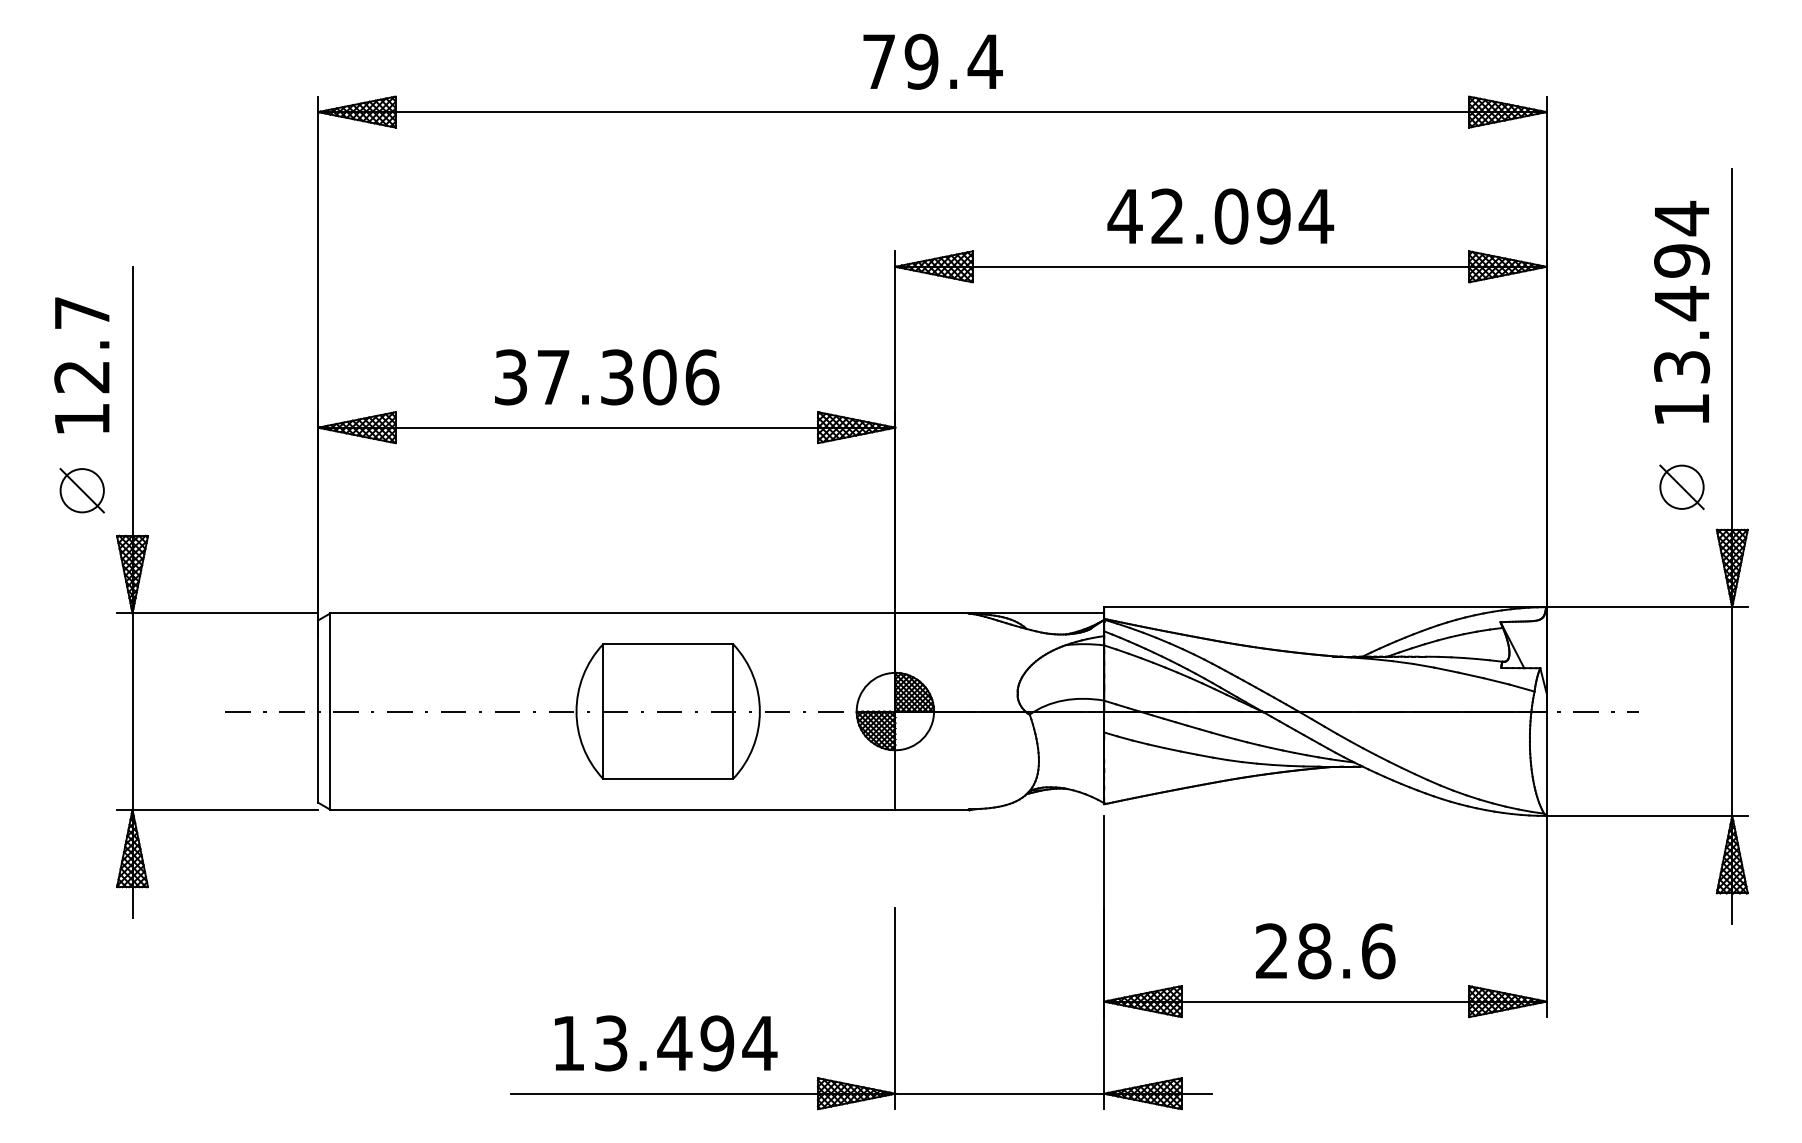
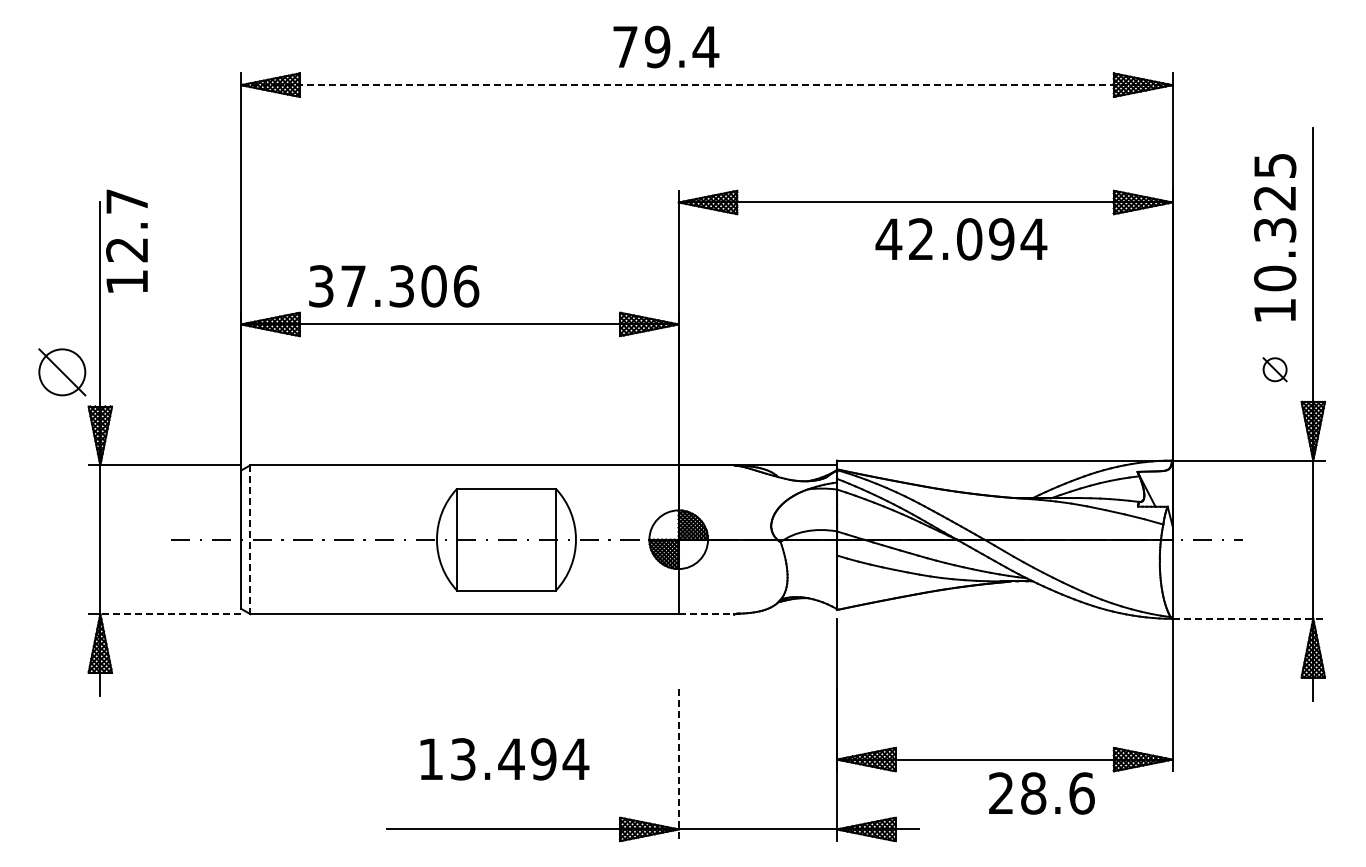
text: (933, 61) -> (666, 46), moved
line: (931, 112) -> (706, 85), solid -> dashed
text: (1220, 216) -> (961, 239), moved
text: (1682, 291) -> (1275, 221), 13.494 -> 10.325
text: (81, 364) -> (126, 240), moved
text: (607, 377) -> (394, 286), moved
part: (1681, 487) -> (1274, 369), size x0.7
part: (81, 489) -> (61, 371), size x1.4
line: (330, 712) -> (250, 540), solid -> dashed
line: (225, 810) -> (170, 614), solid -> dashed
line: (931, 810) -> (706, 614), solid -> dashed
line: (1648, 815) -> (1249, 618), solid -> dashed
text: (1325, 951) -> (1041, 793), moved
line: (895, 1009) -> (678, 765), solid -> dashed
text: (665, 1043) -> (504, 759), moved

